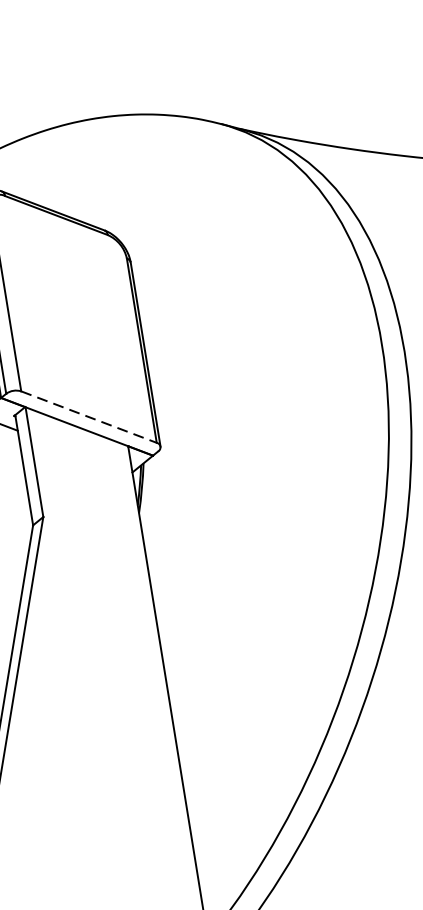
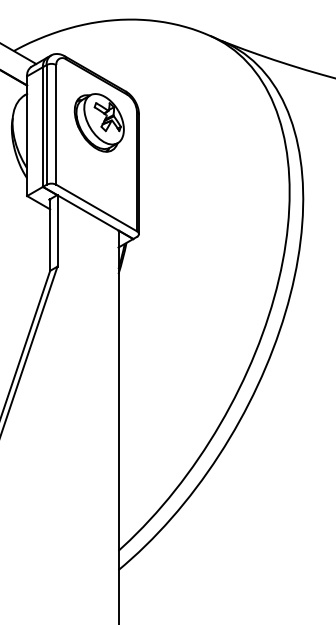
part: (70, 285) -> (98, 122), added
line: (90, 417) -> (97, 208), dashed -> solid

